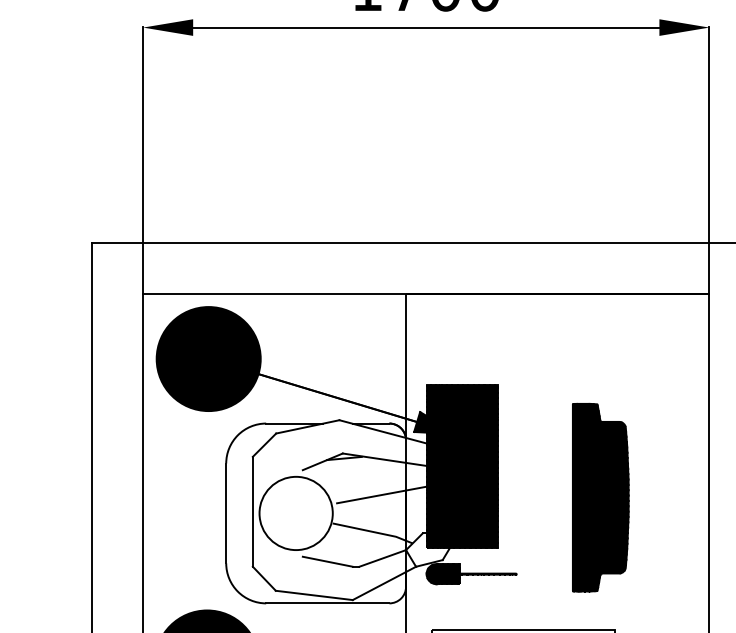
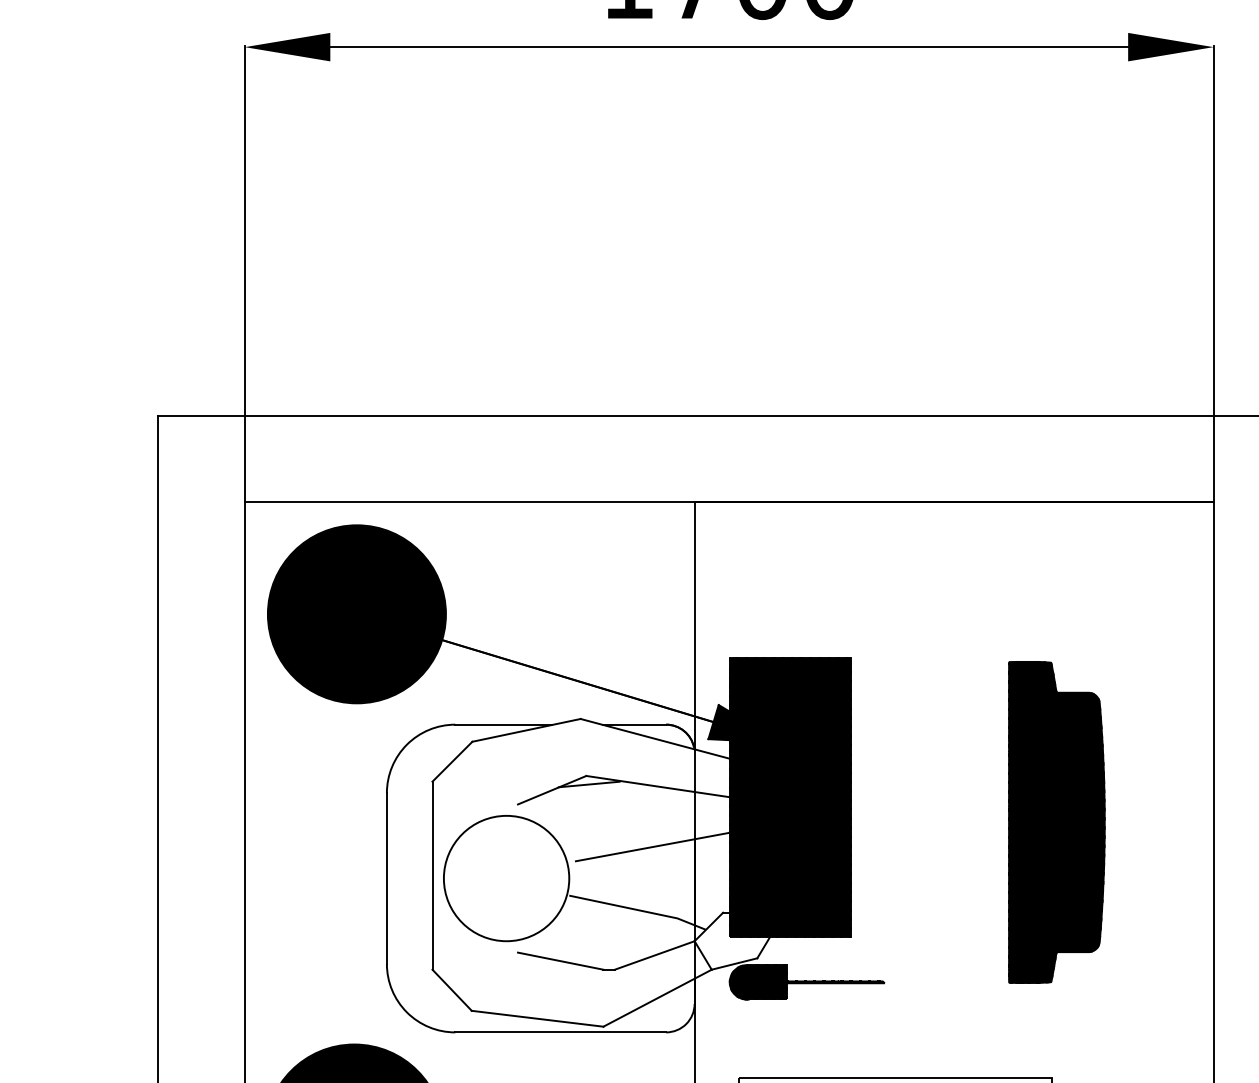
part: (600, 497) -> (1056, 822), moved

